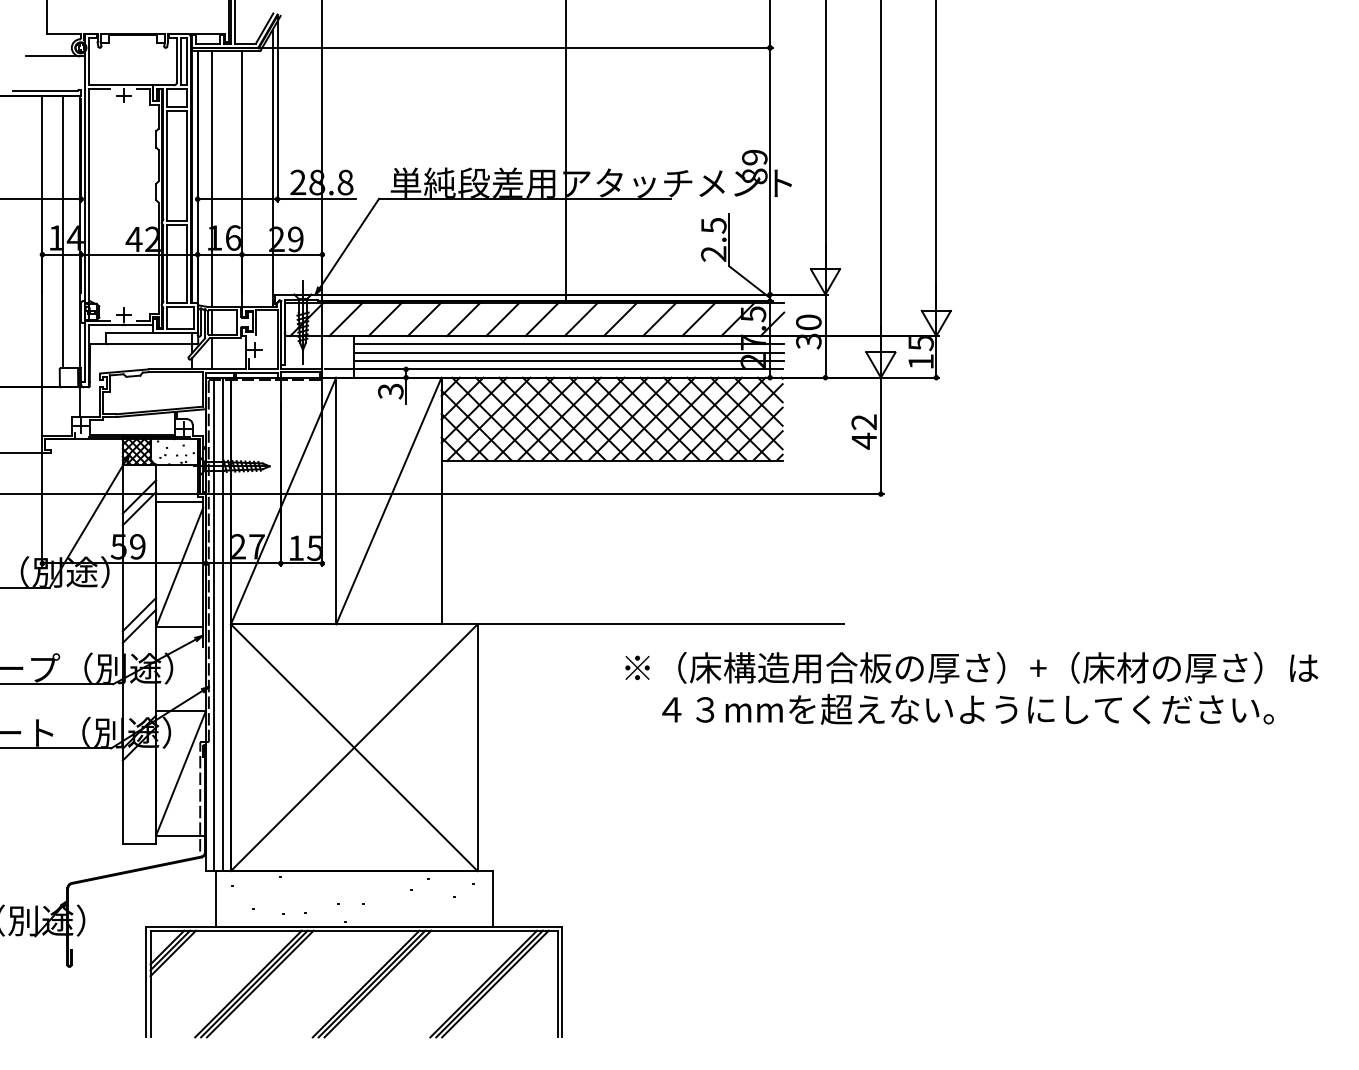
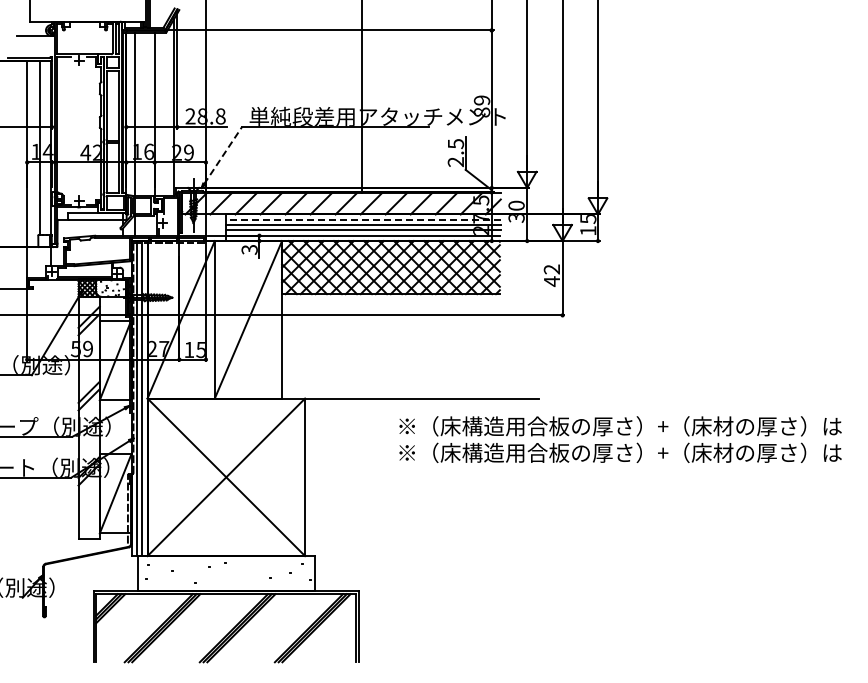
line: (349, 243) -> (223, 155), solid -> dashed
line: (569, 343) -> (363, 219), solid -> dashed
text: (971, 708) -> (620, 452), ４３mmを超えないようにしてください。 -> ※（床構造用合板の厚さ）+（床材の厚さ）は

